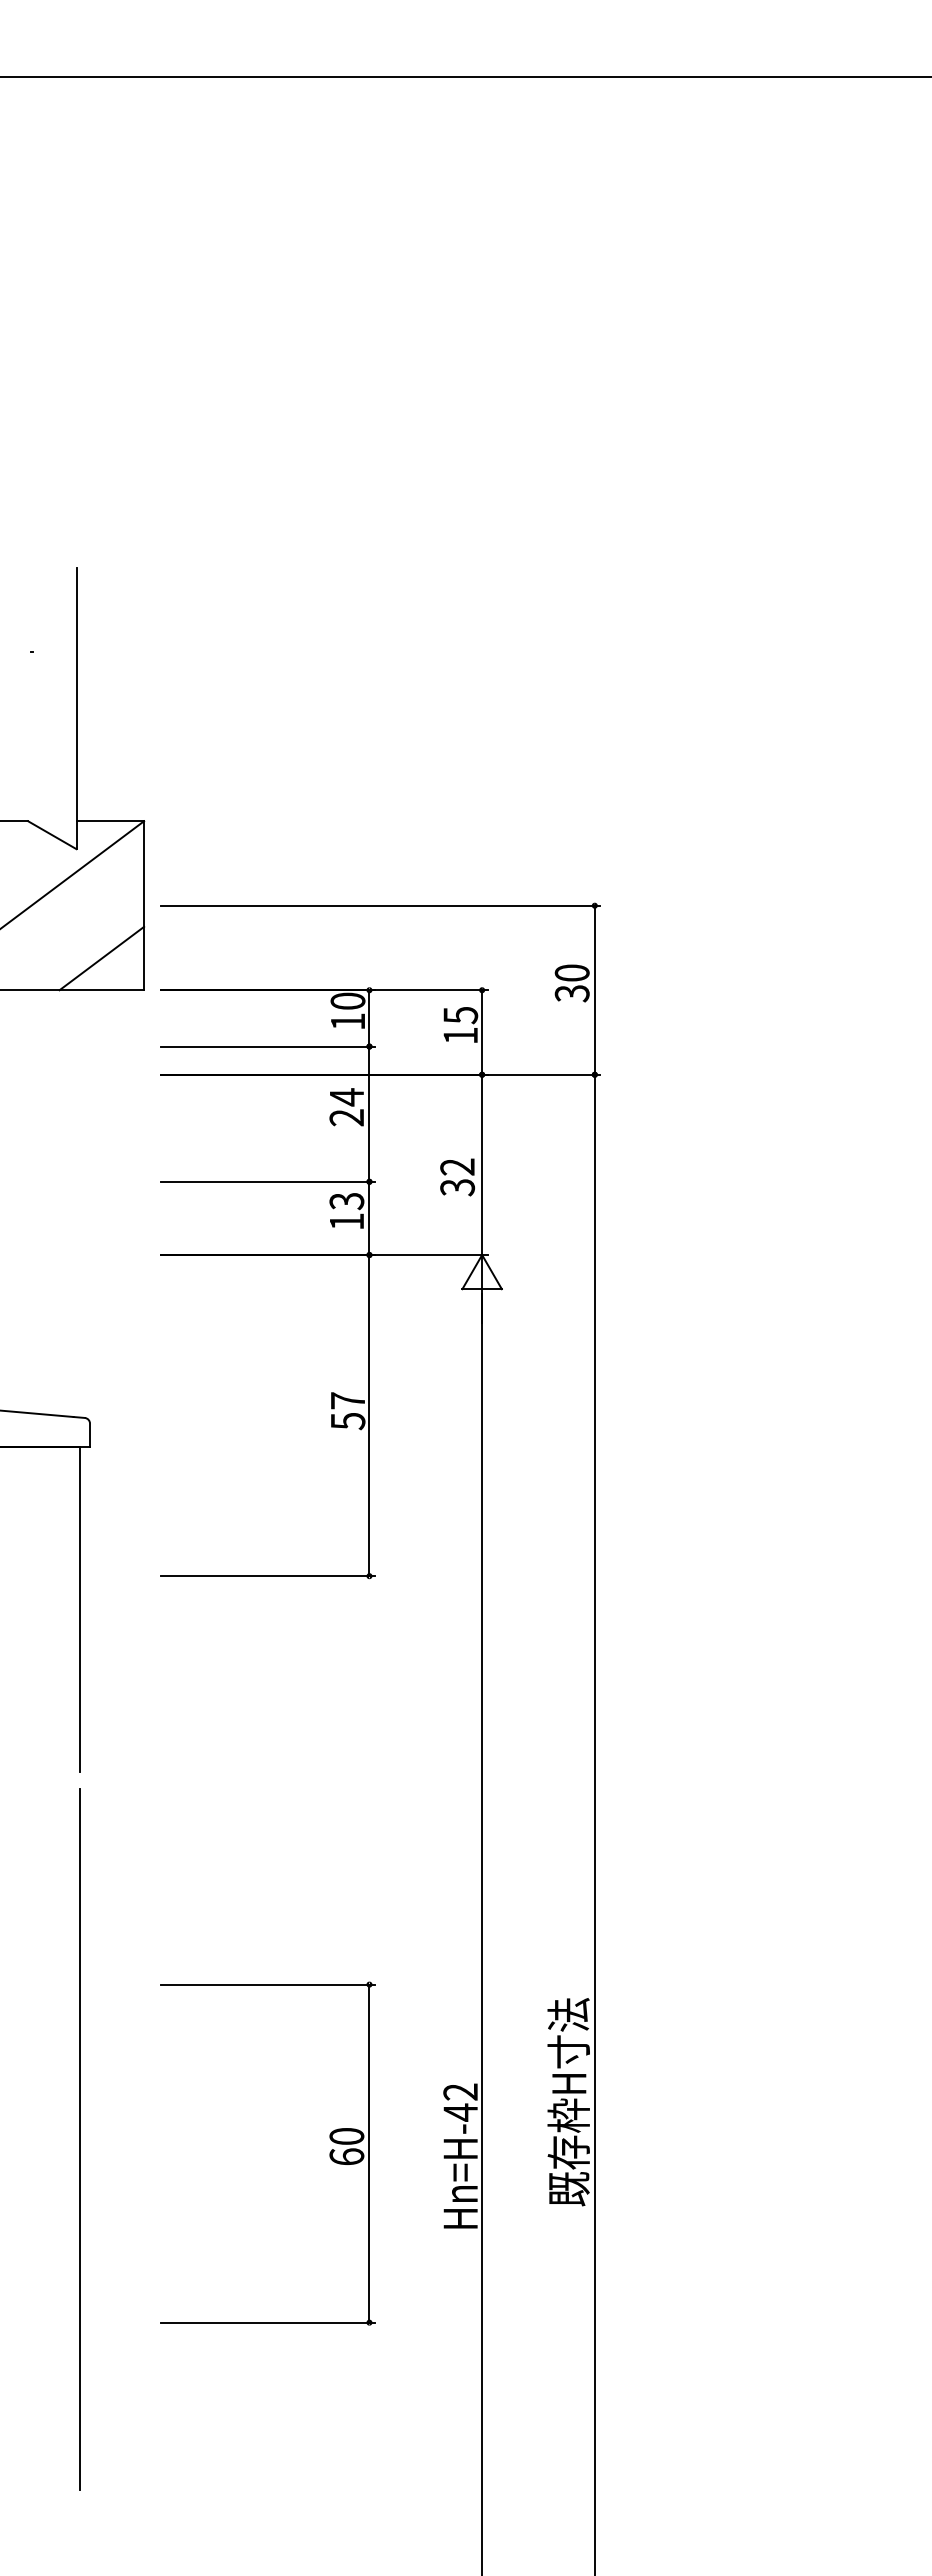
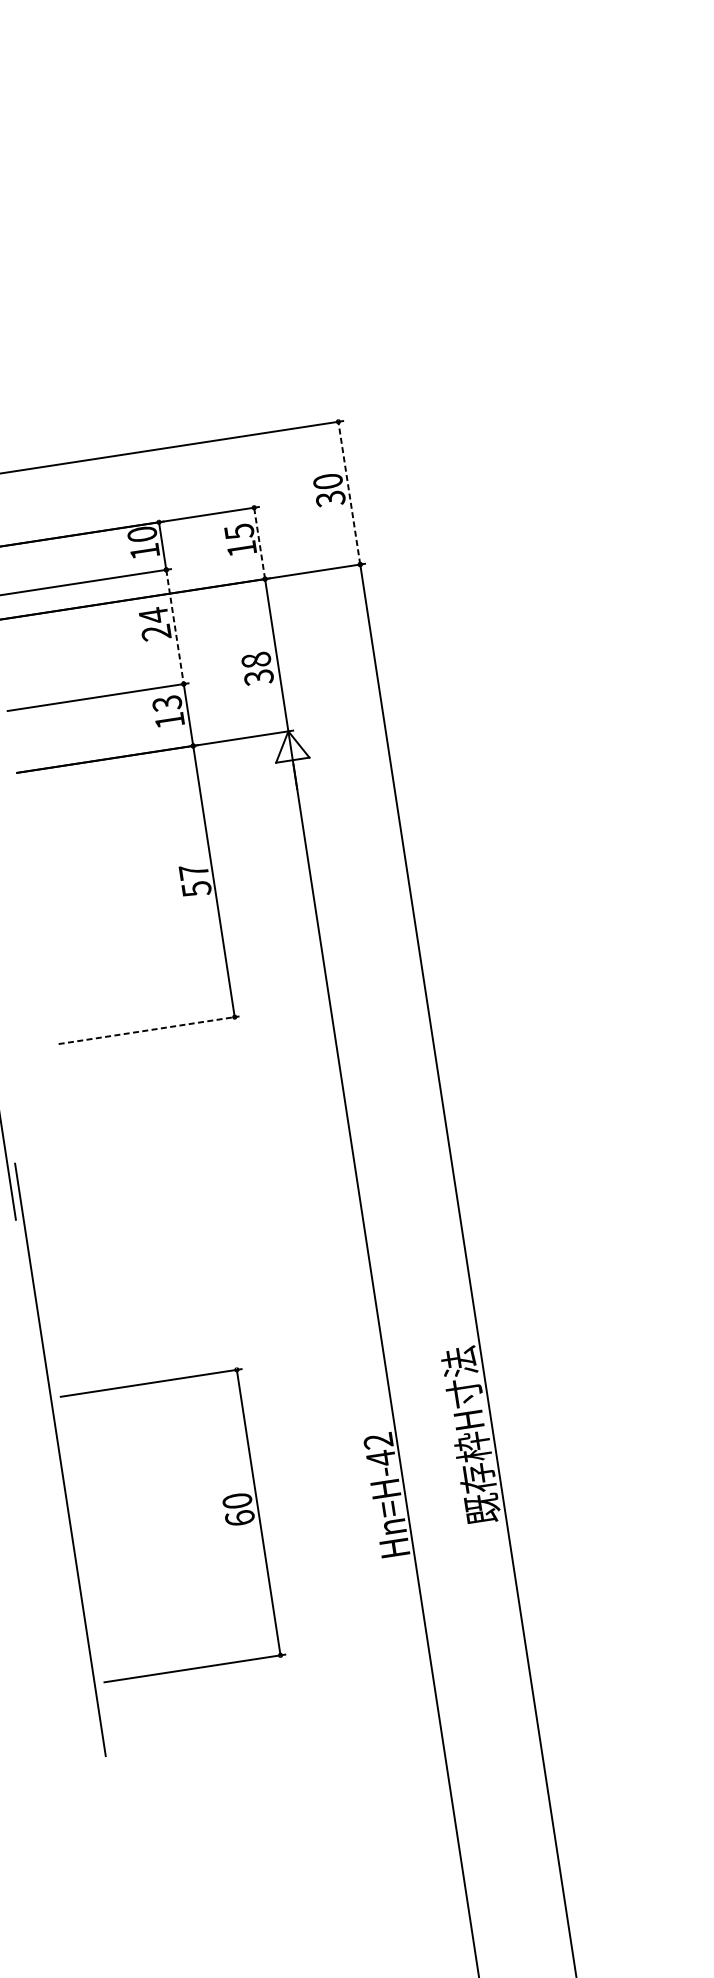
line: (594, 990) -> (349, 493), solid -> dashed
line: (482, 1032) -> (259, 543), solid -> dashed
line: (369, 1114) -> (175, 627), solid -> dashed
text: (457, 1166) -> (256, 659), 32 -> 38
line: (268, 1576) -> (149, 1030), solid -> dashed
line: (79, 2139) -> (59, 1459), moved
part: (329, 2153) -> (224, 1517), moved

